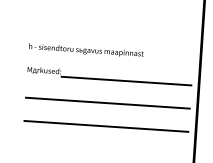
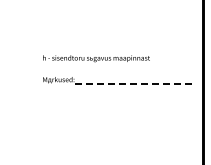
line: (126, 81) -> (135, 84), solid -> dashed
line: (107, 103) -> (119, 106), removed
line: (106, 126) -> (119, 127), removed

